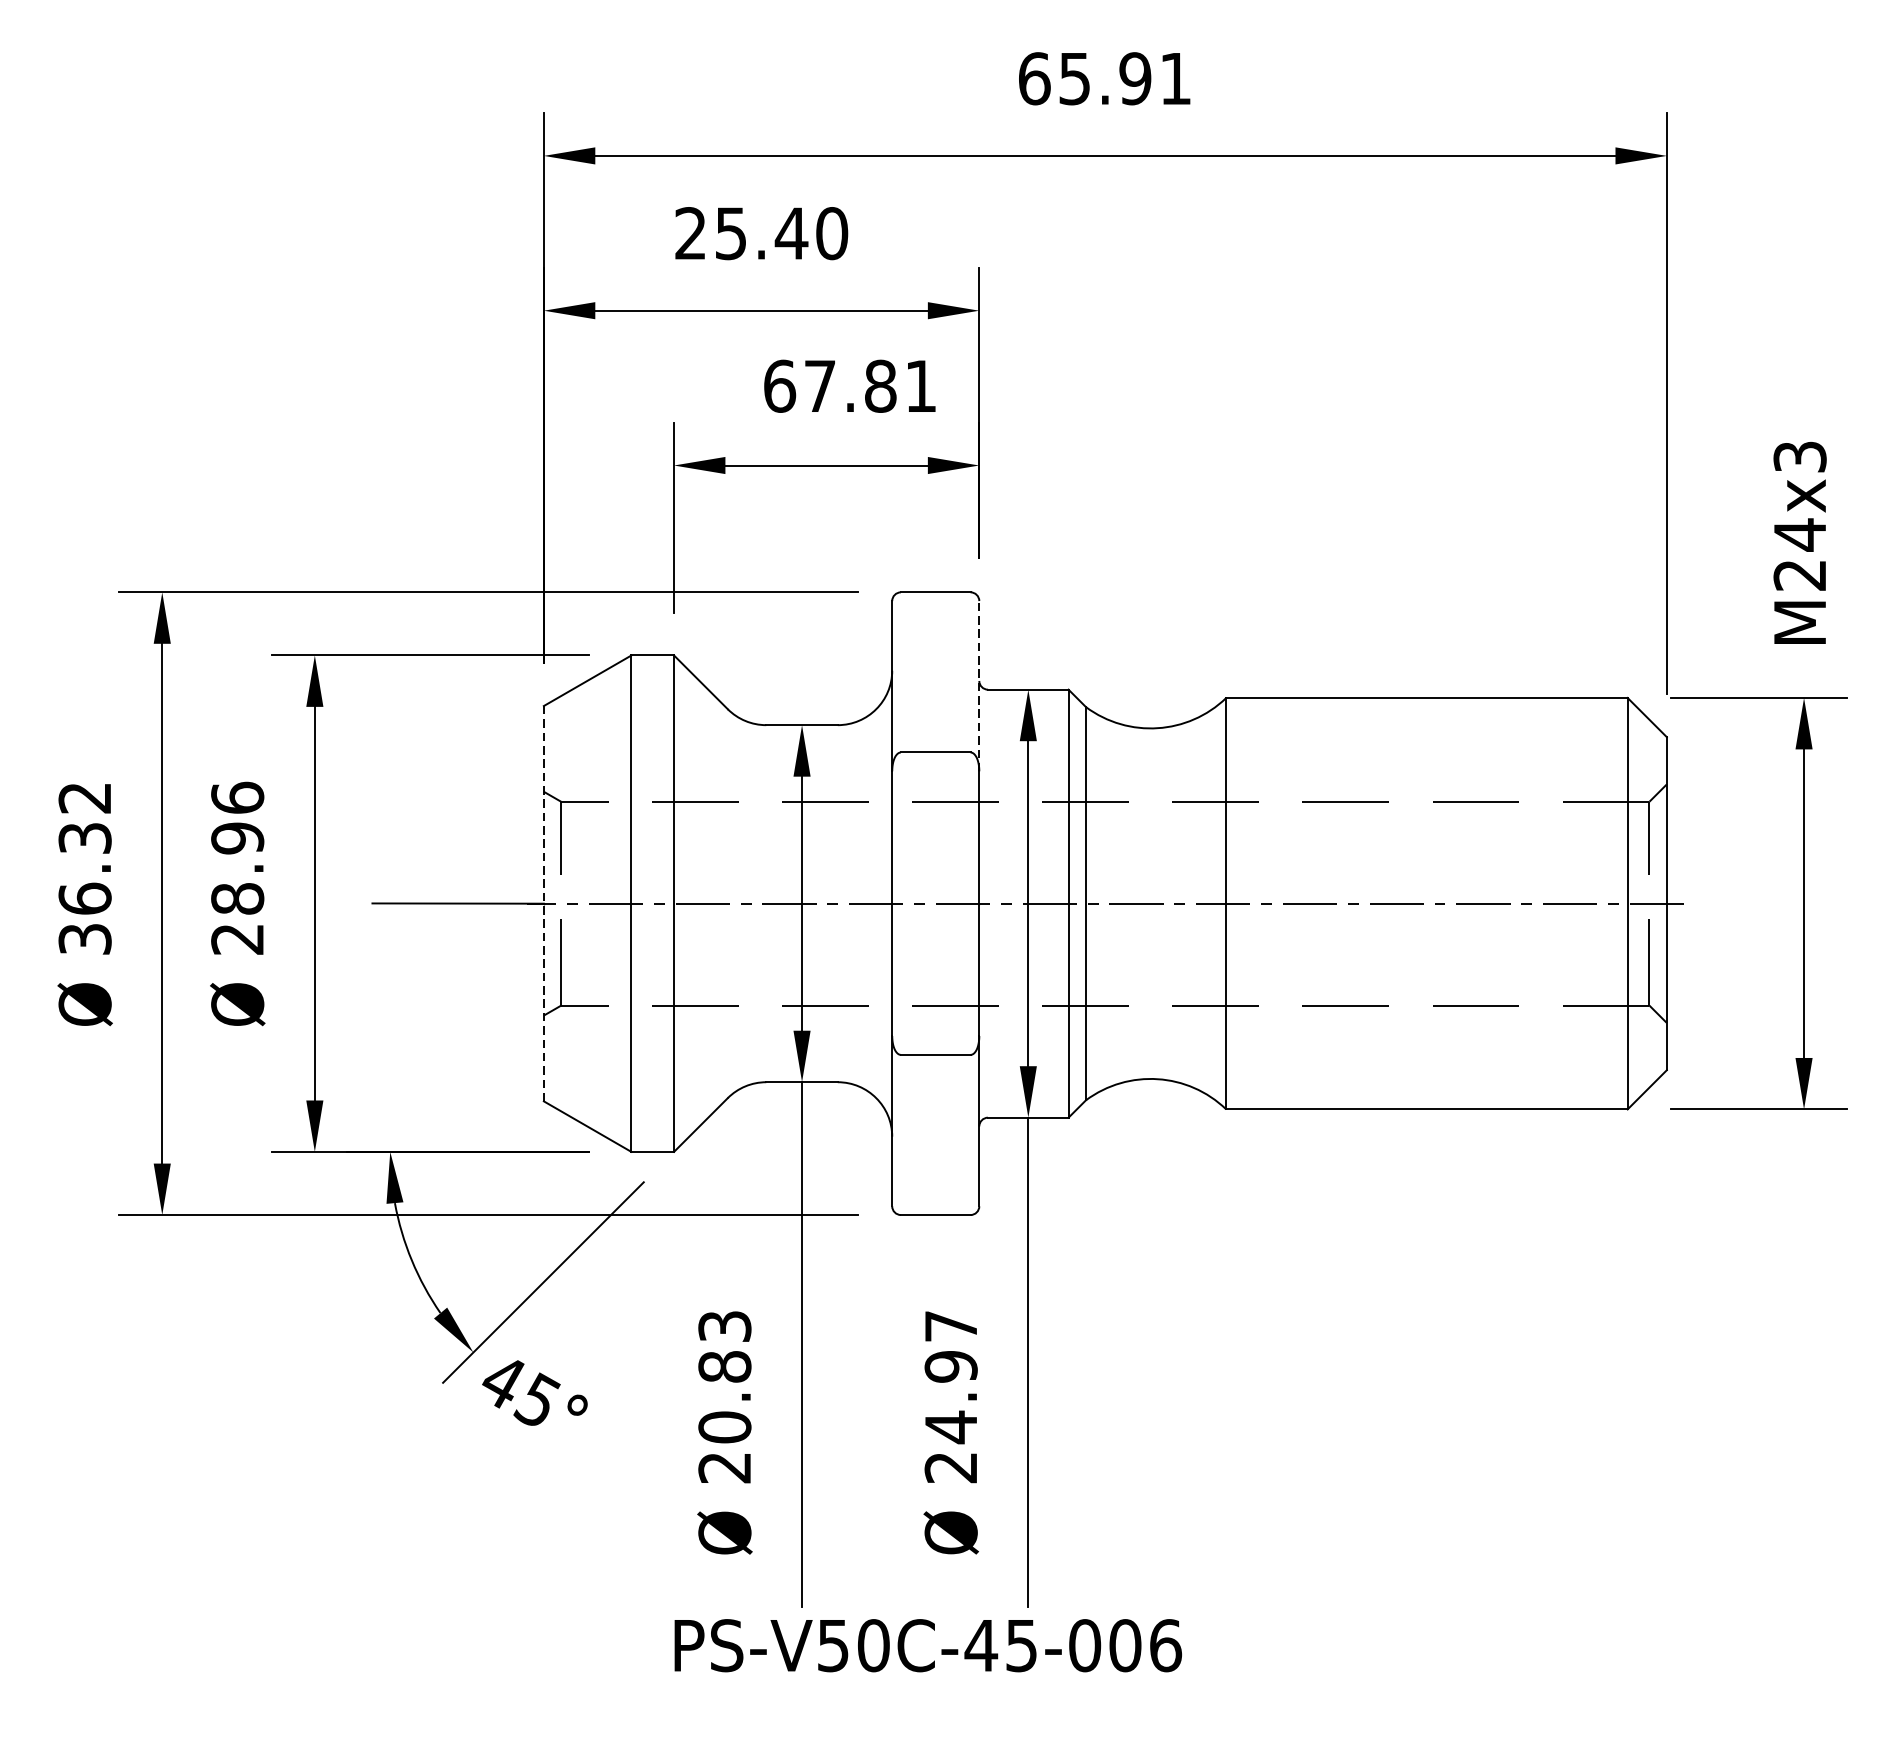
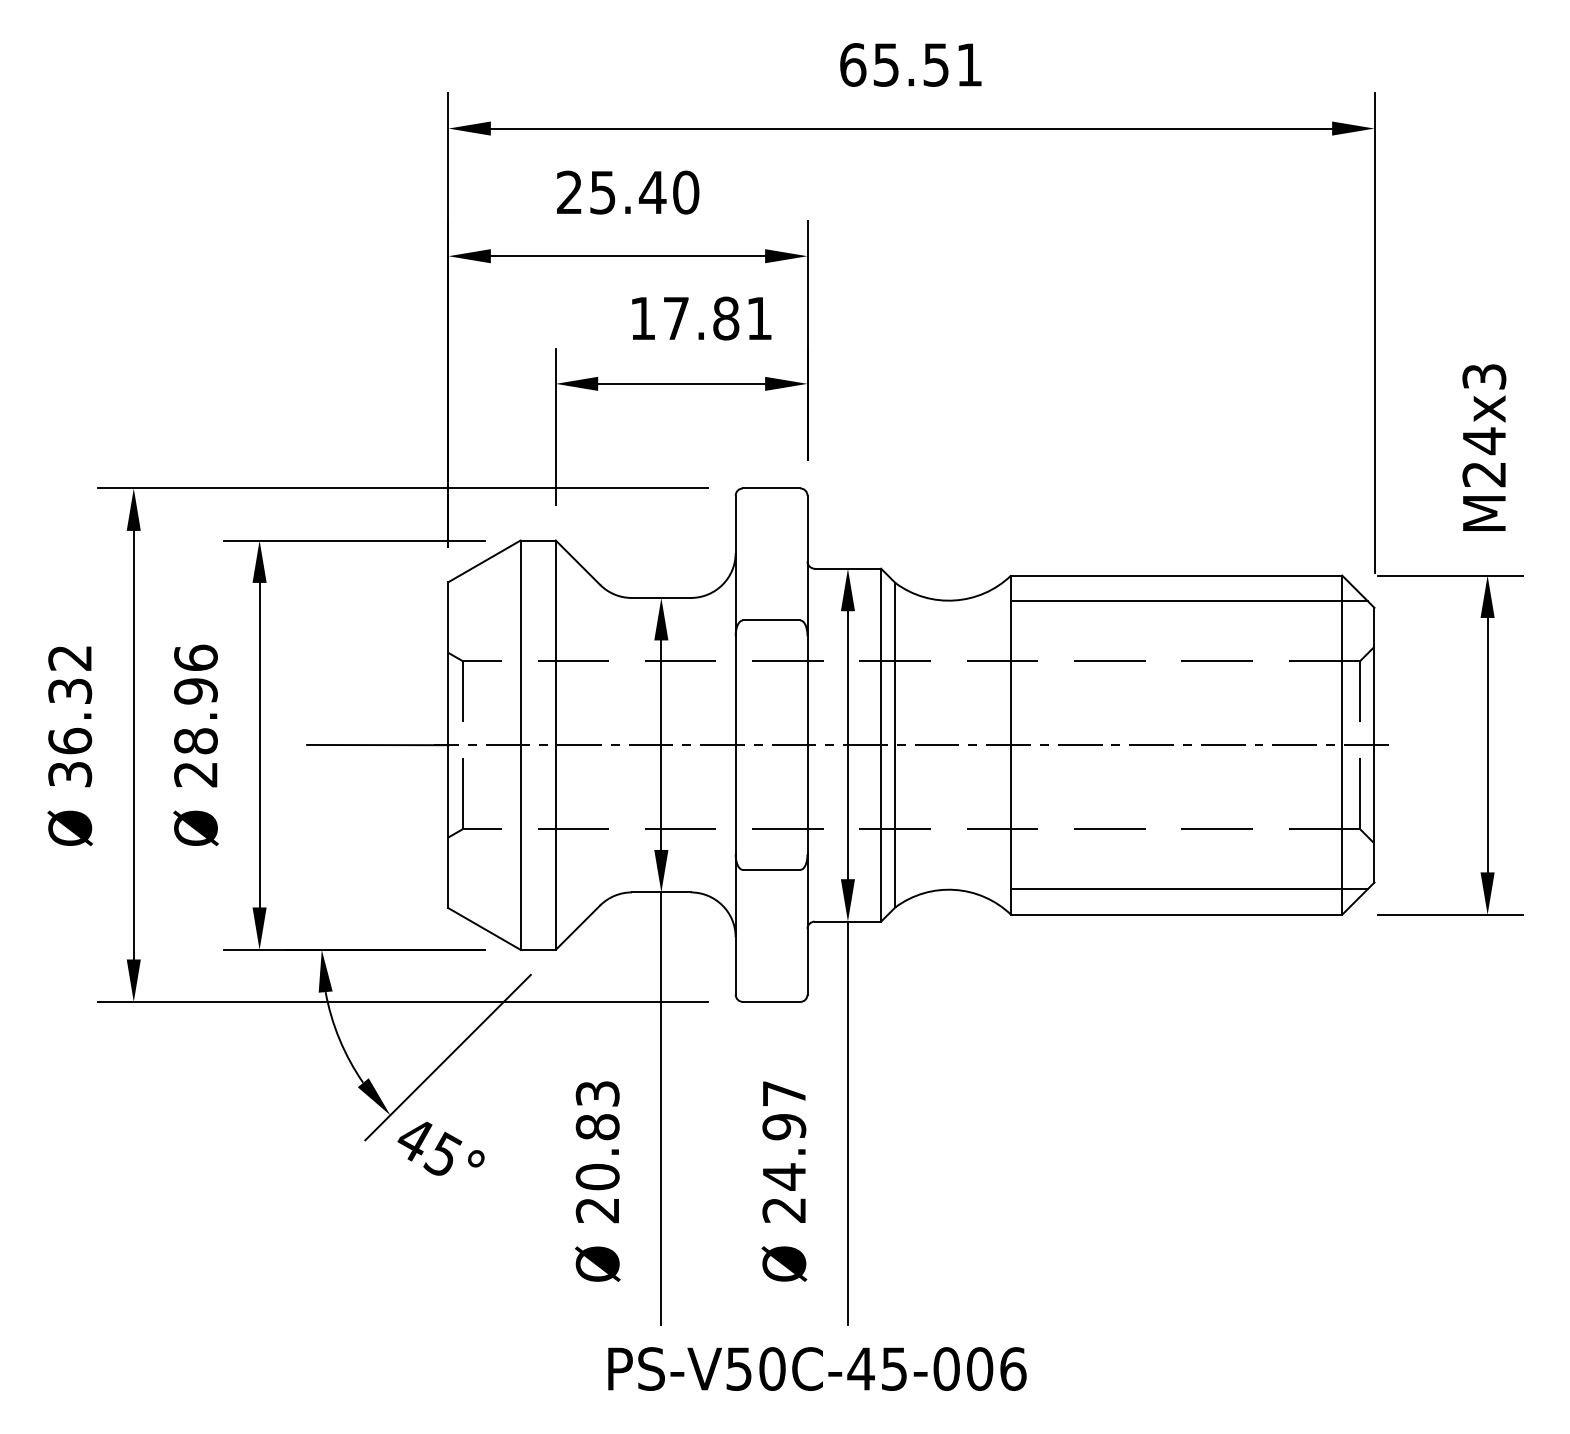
text: (1135, 78) -> (936, 64), 65.91 -> 65.51
text: (780, 386) -> (643, 318), 67.81 -> 17.81
line: (979, 685) -> (807, 565), dashed -> solid
line: (1442, 729) -> (1189, 601), added
line: (543, 904) -> (448, 745), dashed -> solid
line: (1442, 1078) -> (1189, 889), added
text: (928, 1645) -> (817, 1368), moved

